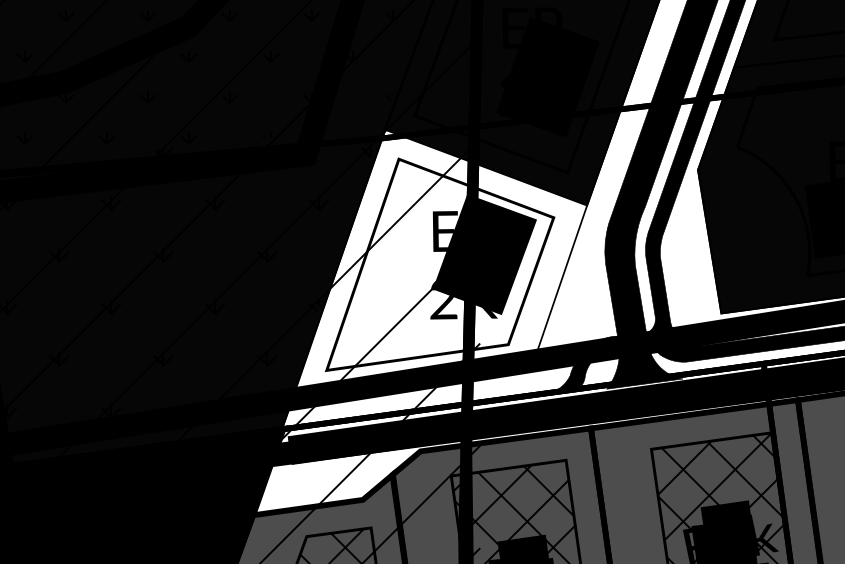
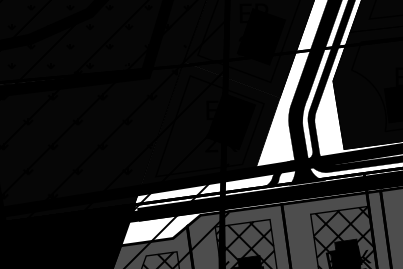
fill: (439, 265) -> (209, 126), added

